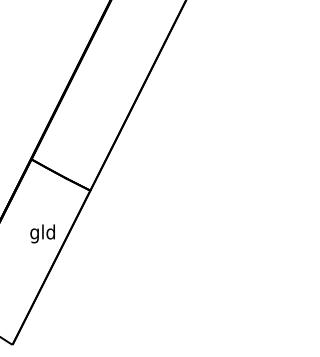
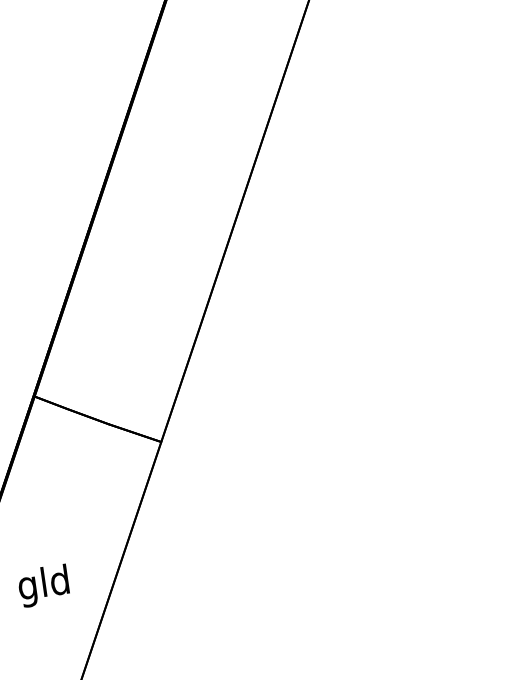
text: (42, 233) -> (43, 585), moved

